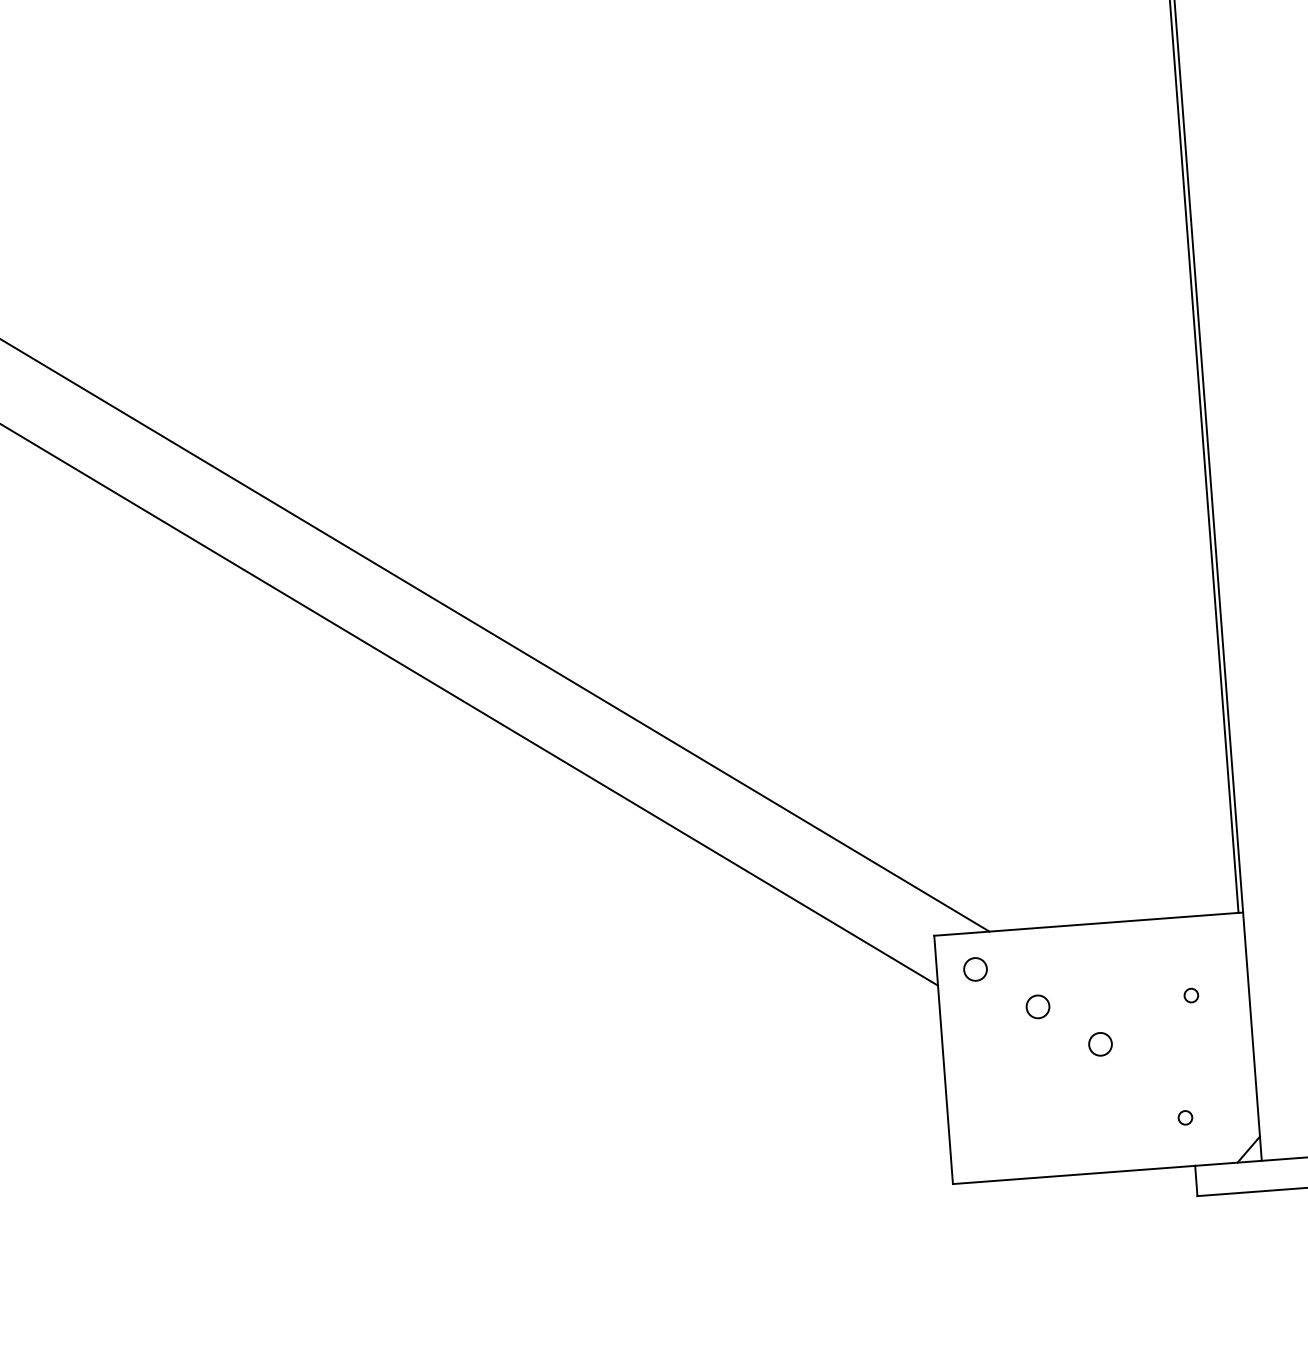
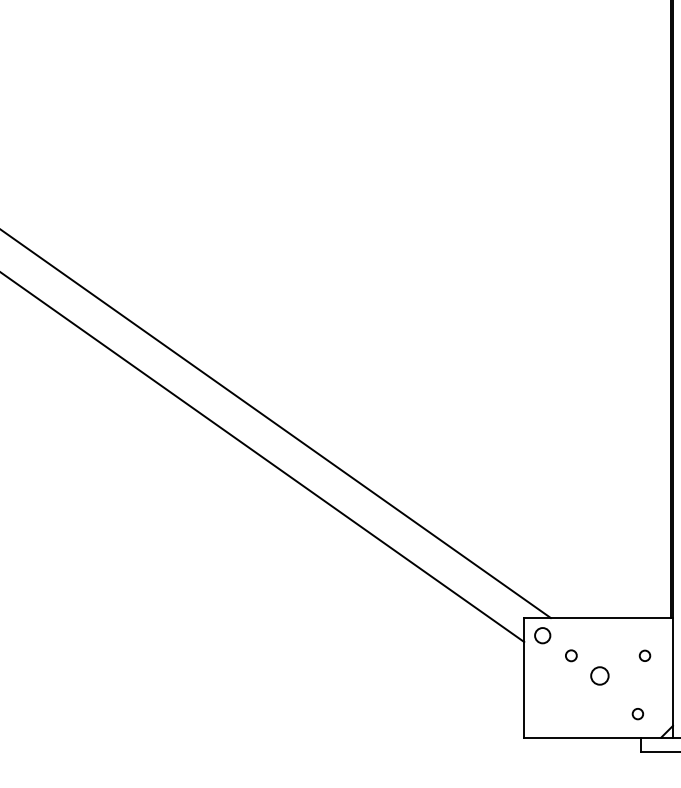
circle: (974, 969) -> (542, 635), size x1.4
circle: (1191, 994) -> (645, 655), size x1.6
circle: (1099, 1043) -> (599, 675), size x1.6
circle: (1184, 1118) -> (637, 714), size x1.6

